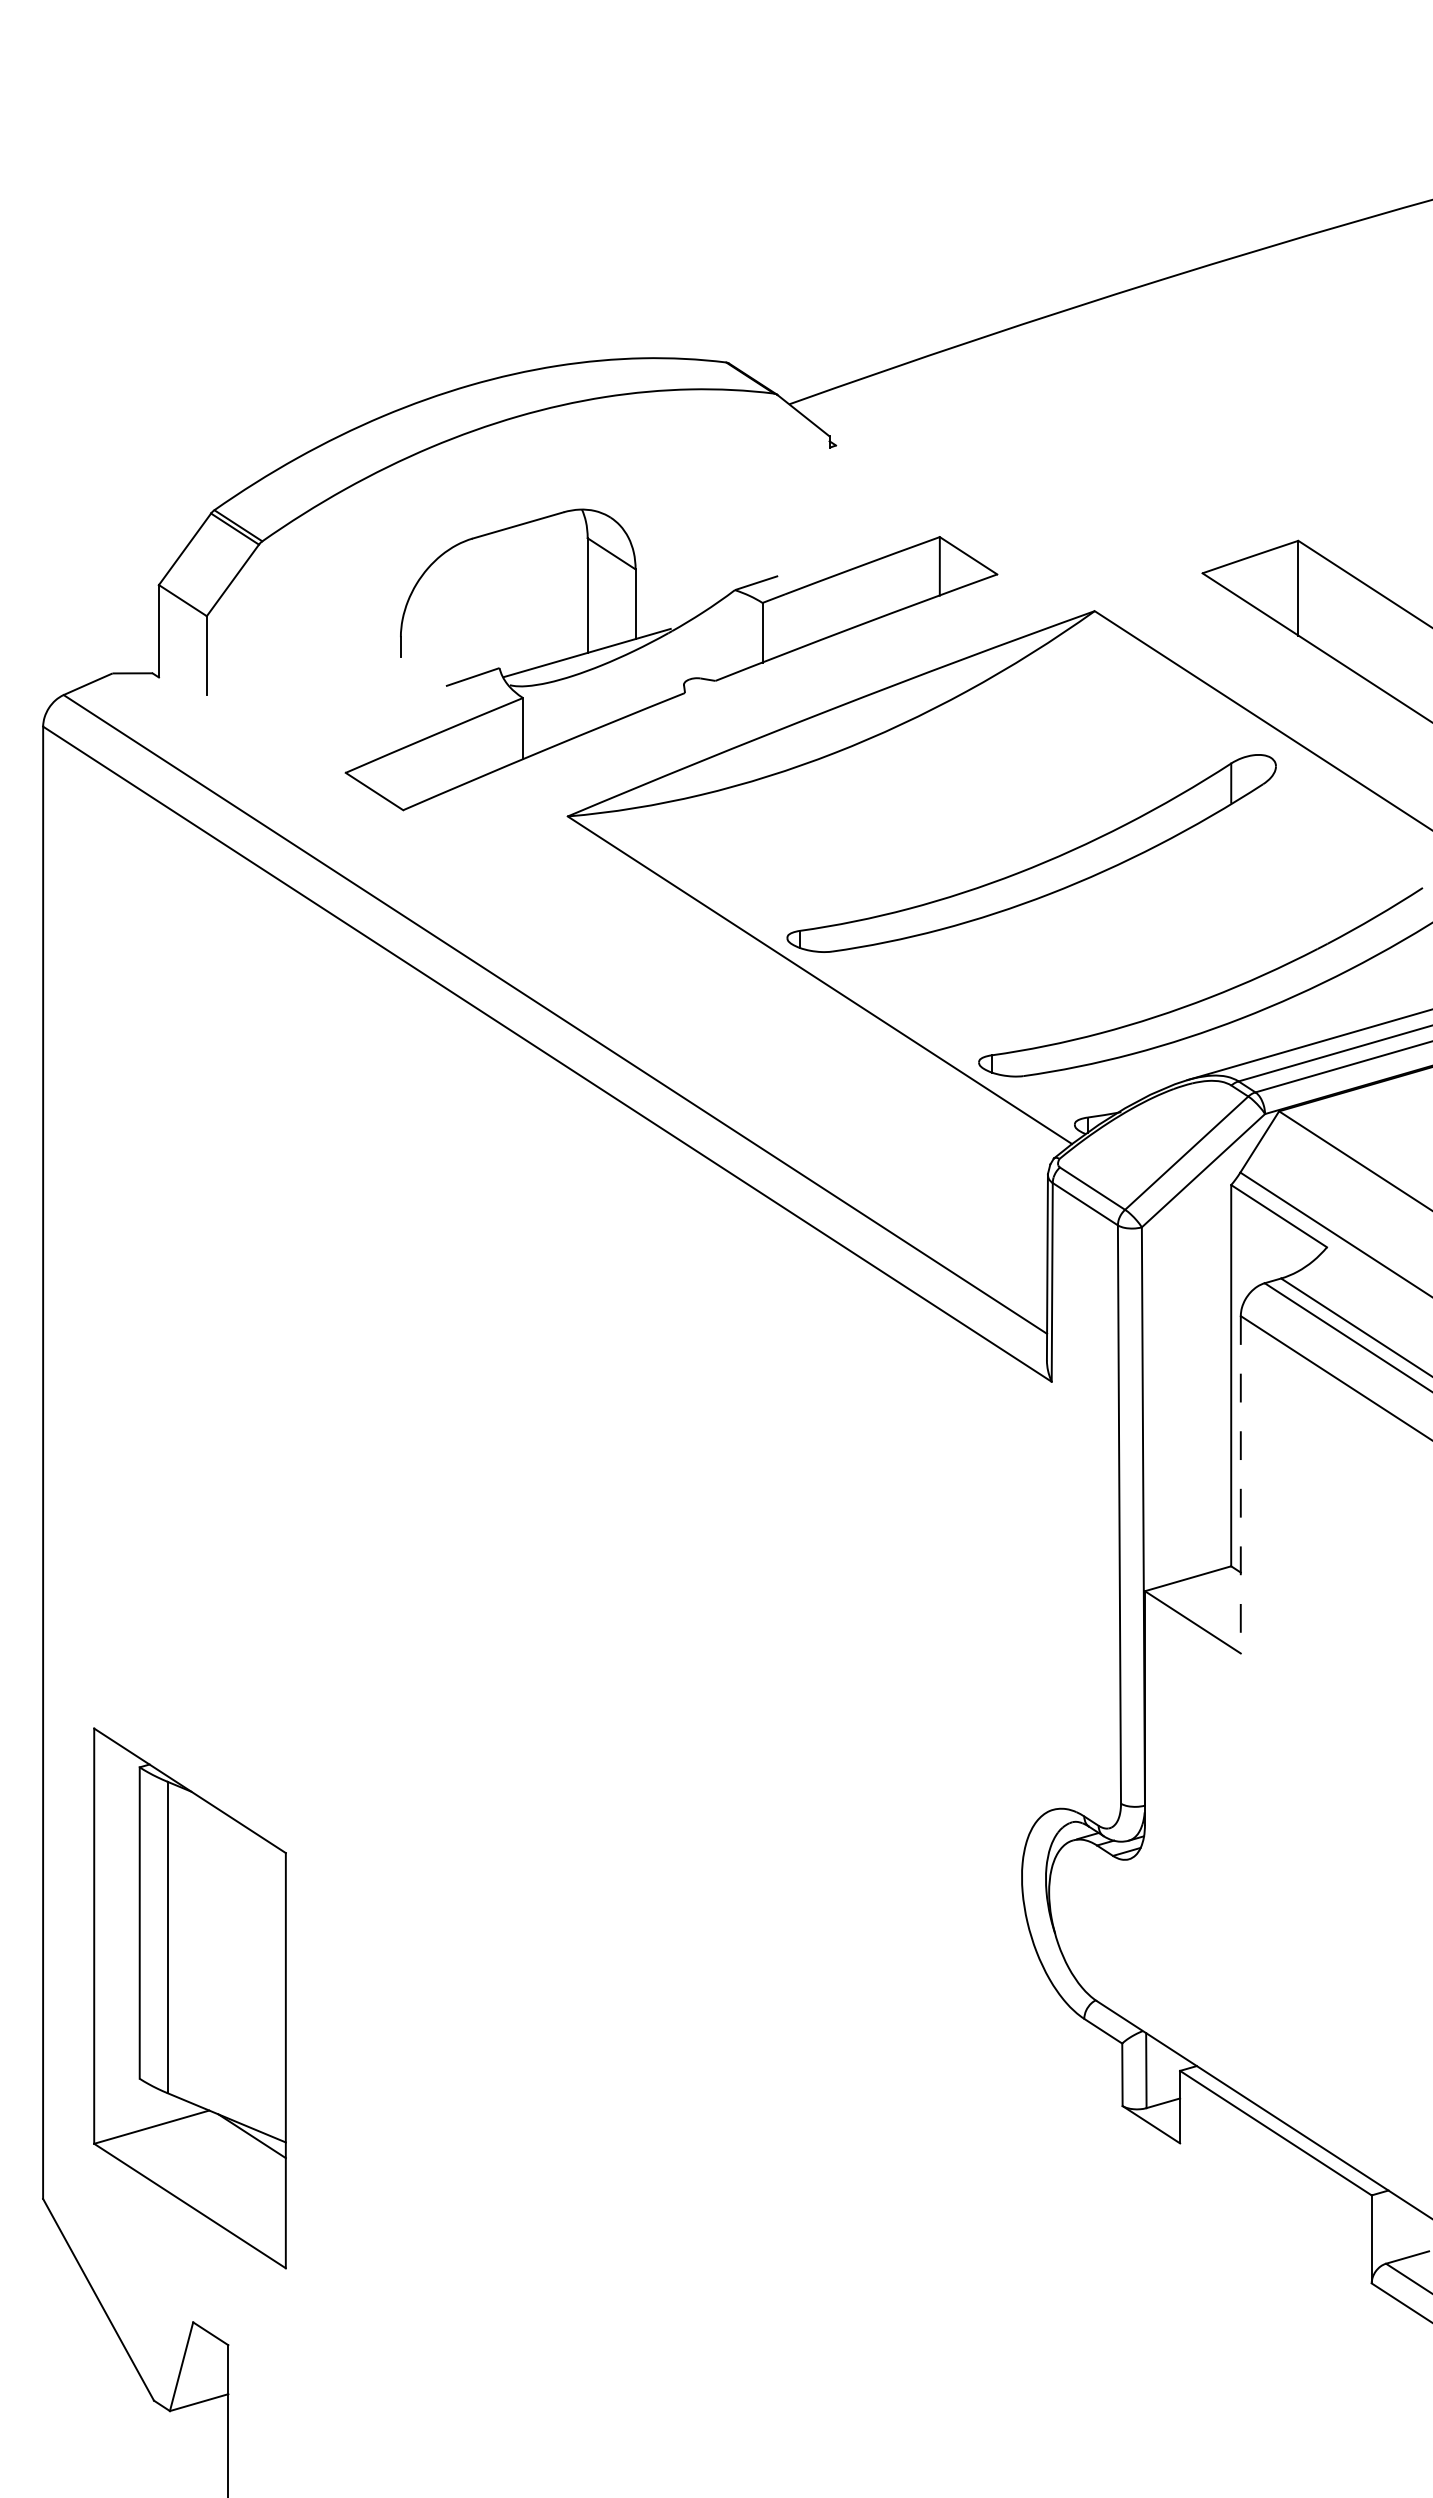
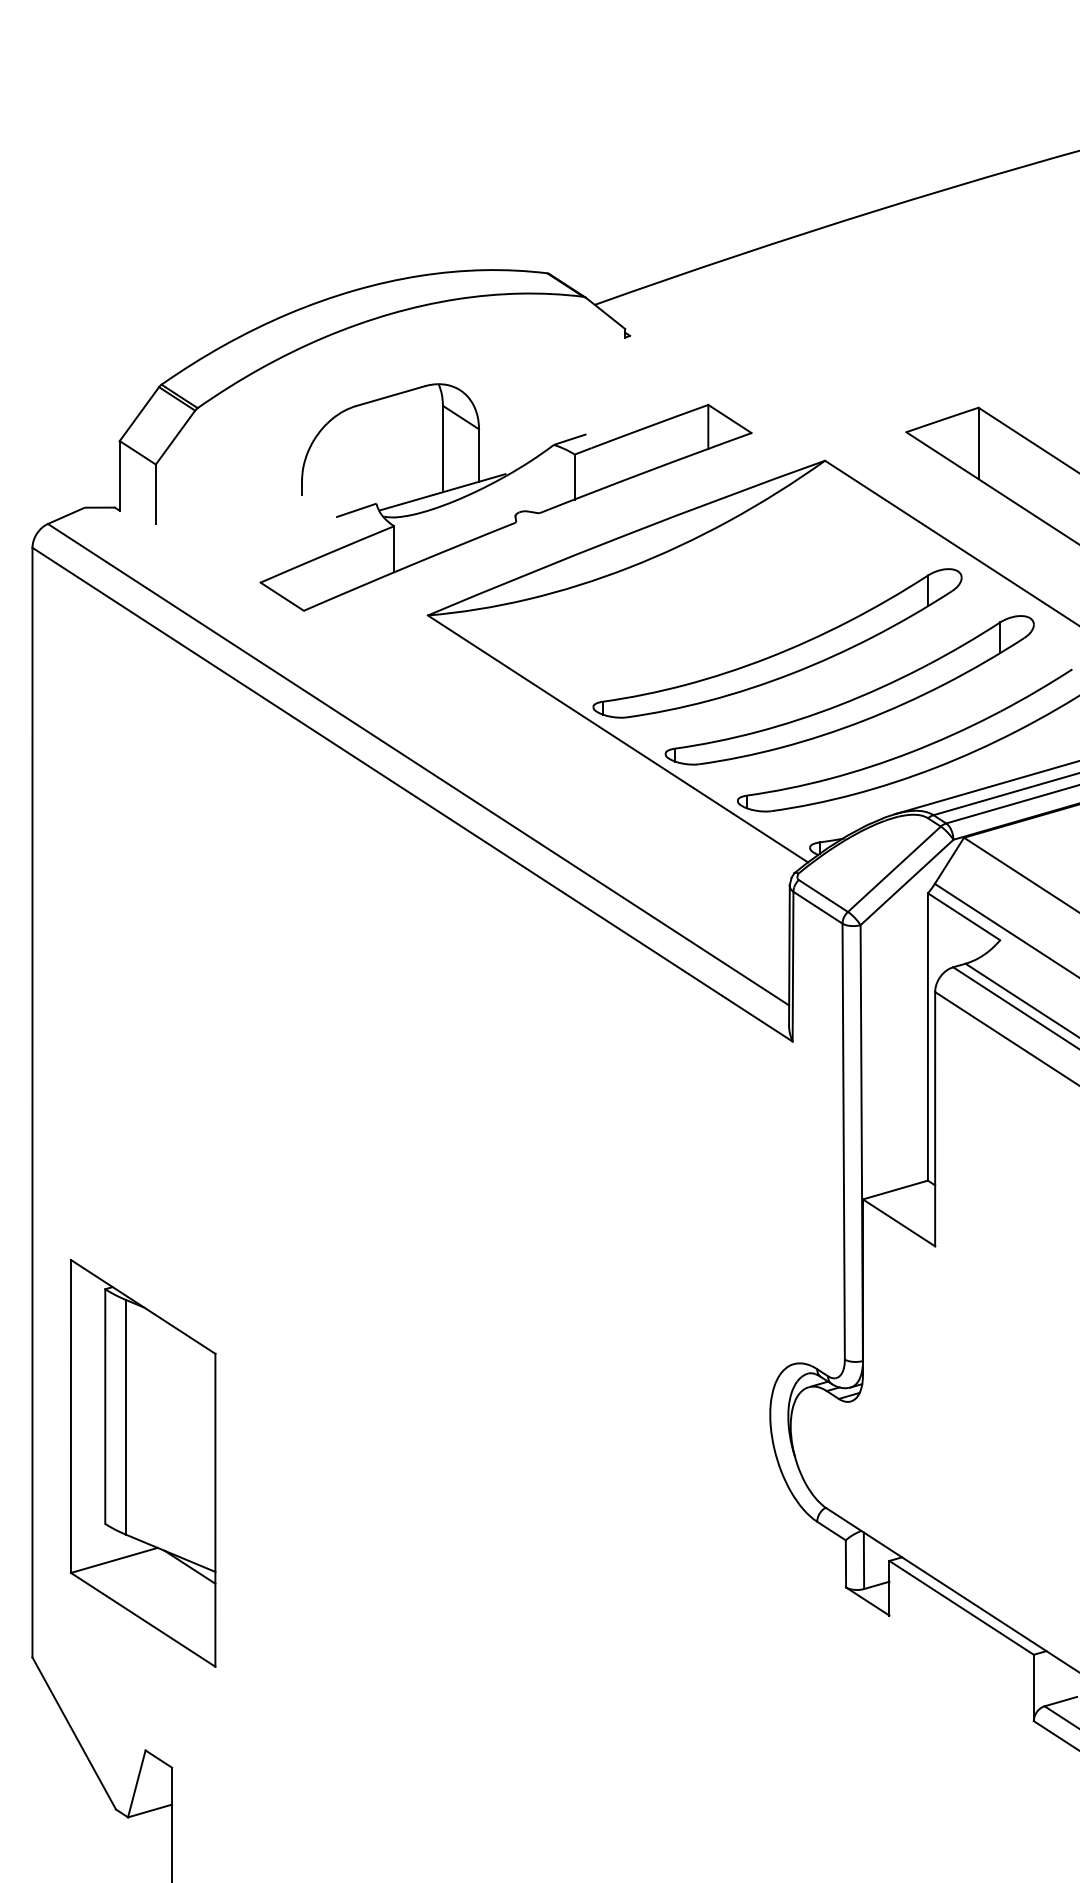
part: (1130, 927) -> (852, 699), added
line: (1240, 1484) -> (934, 1118), dashed -> solid
part: (189, 1998) -> (142, 1463), moved

